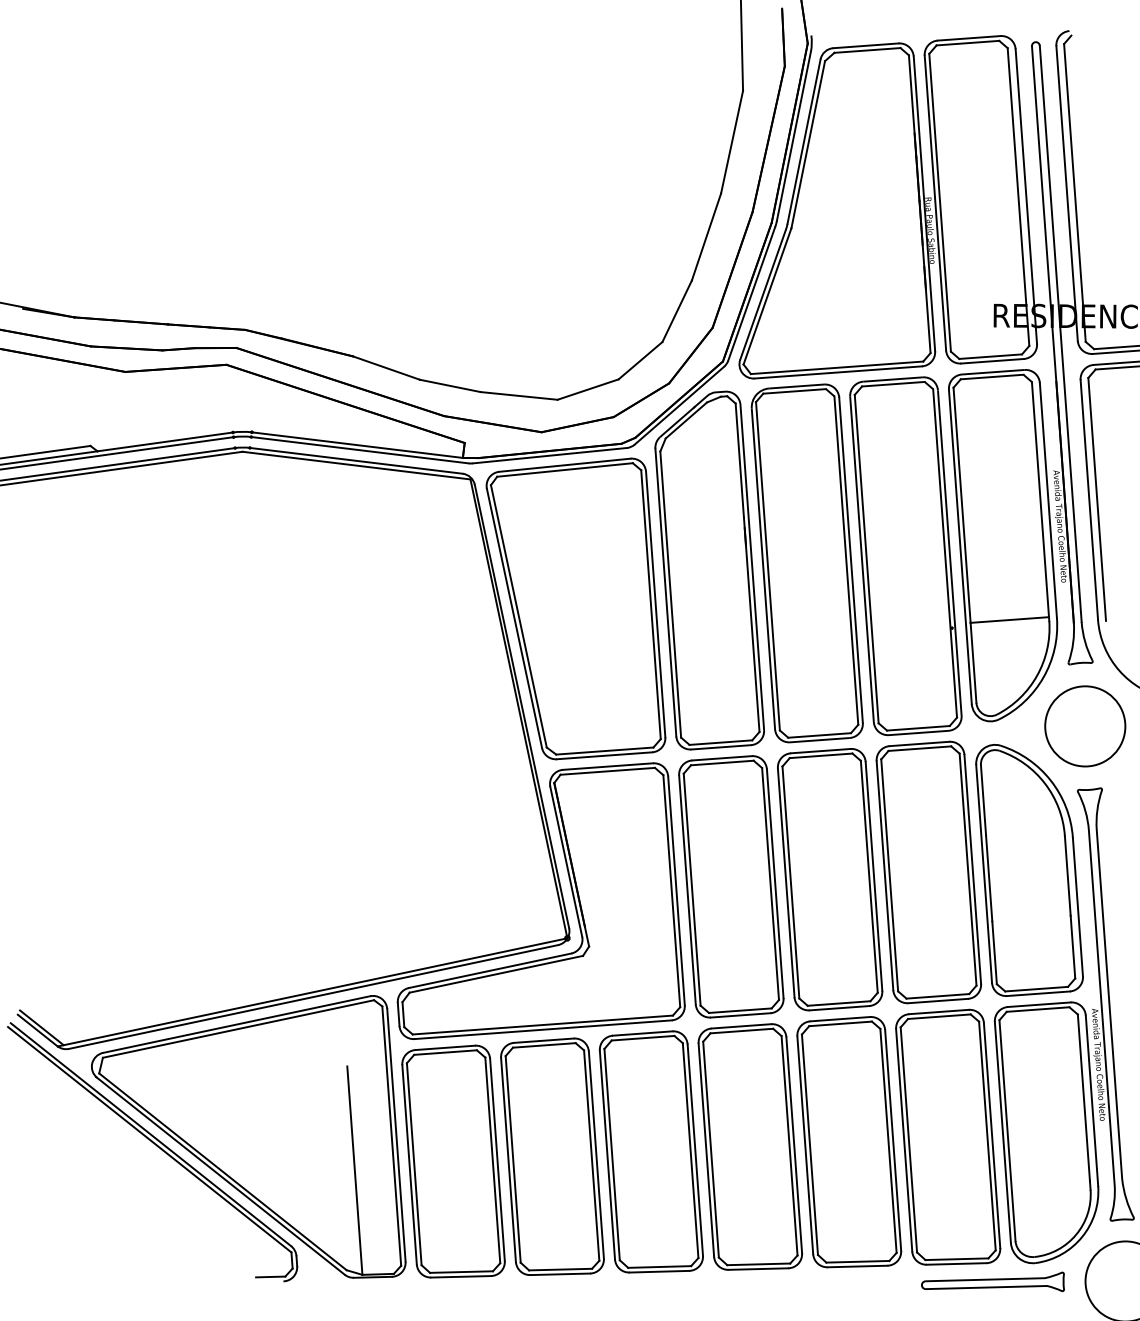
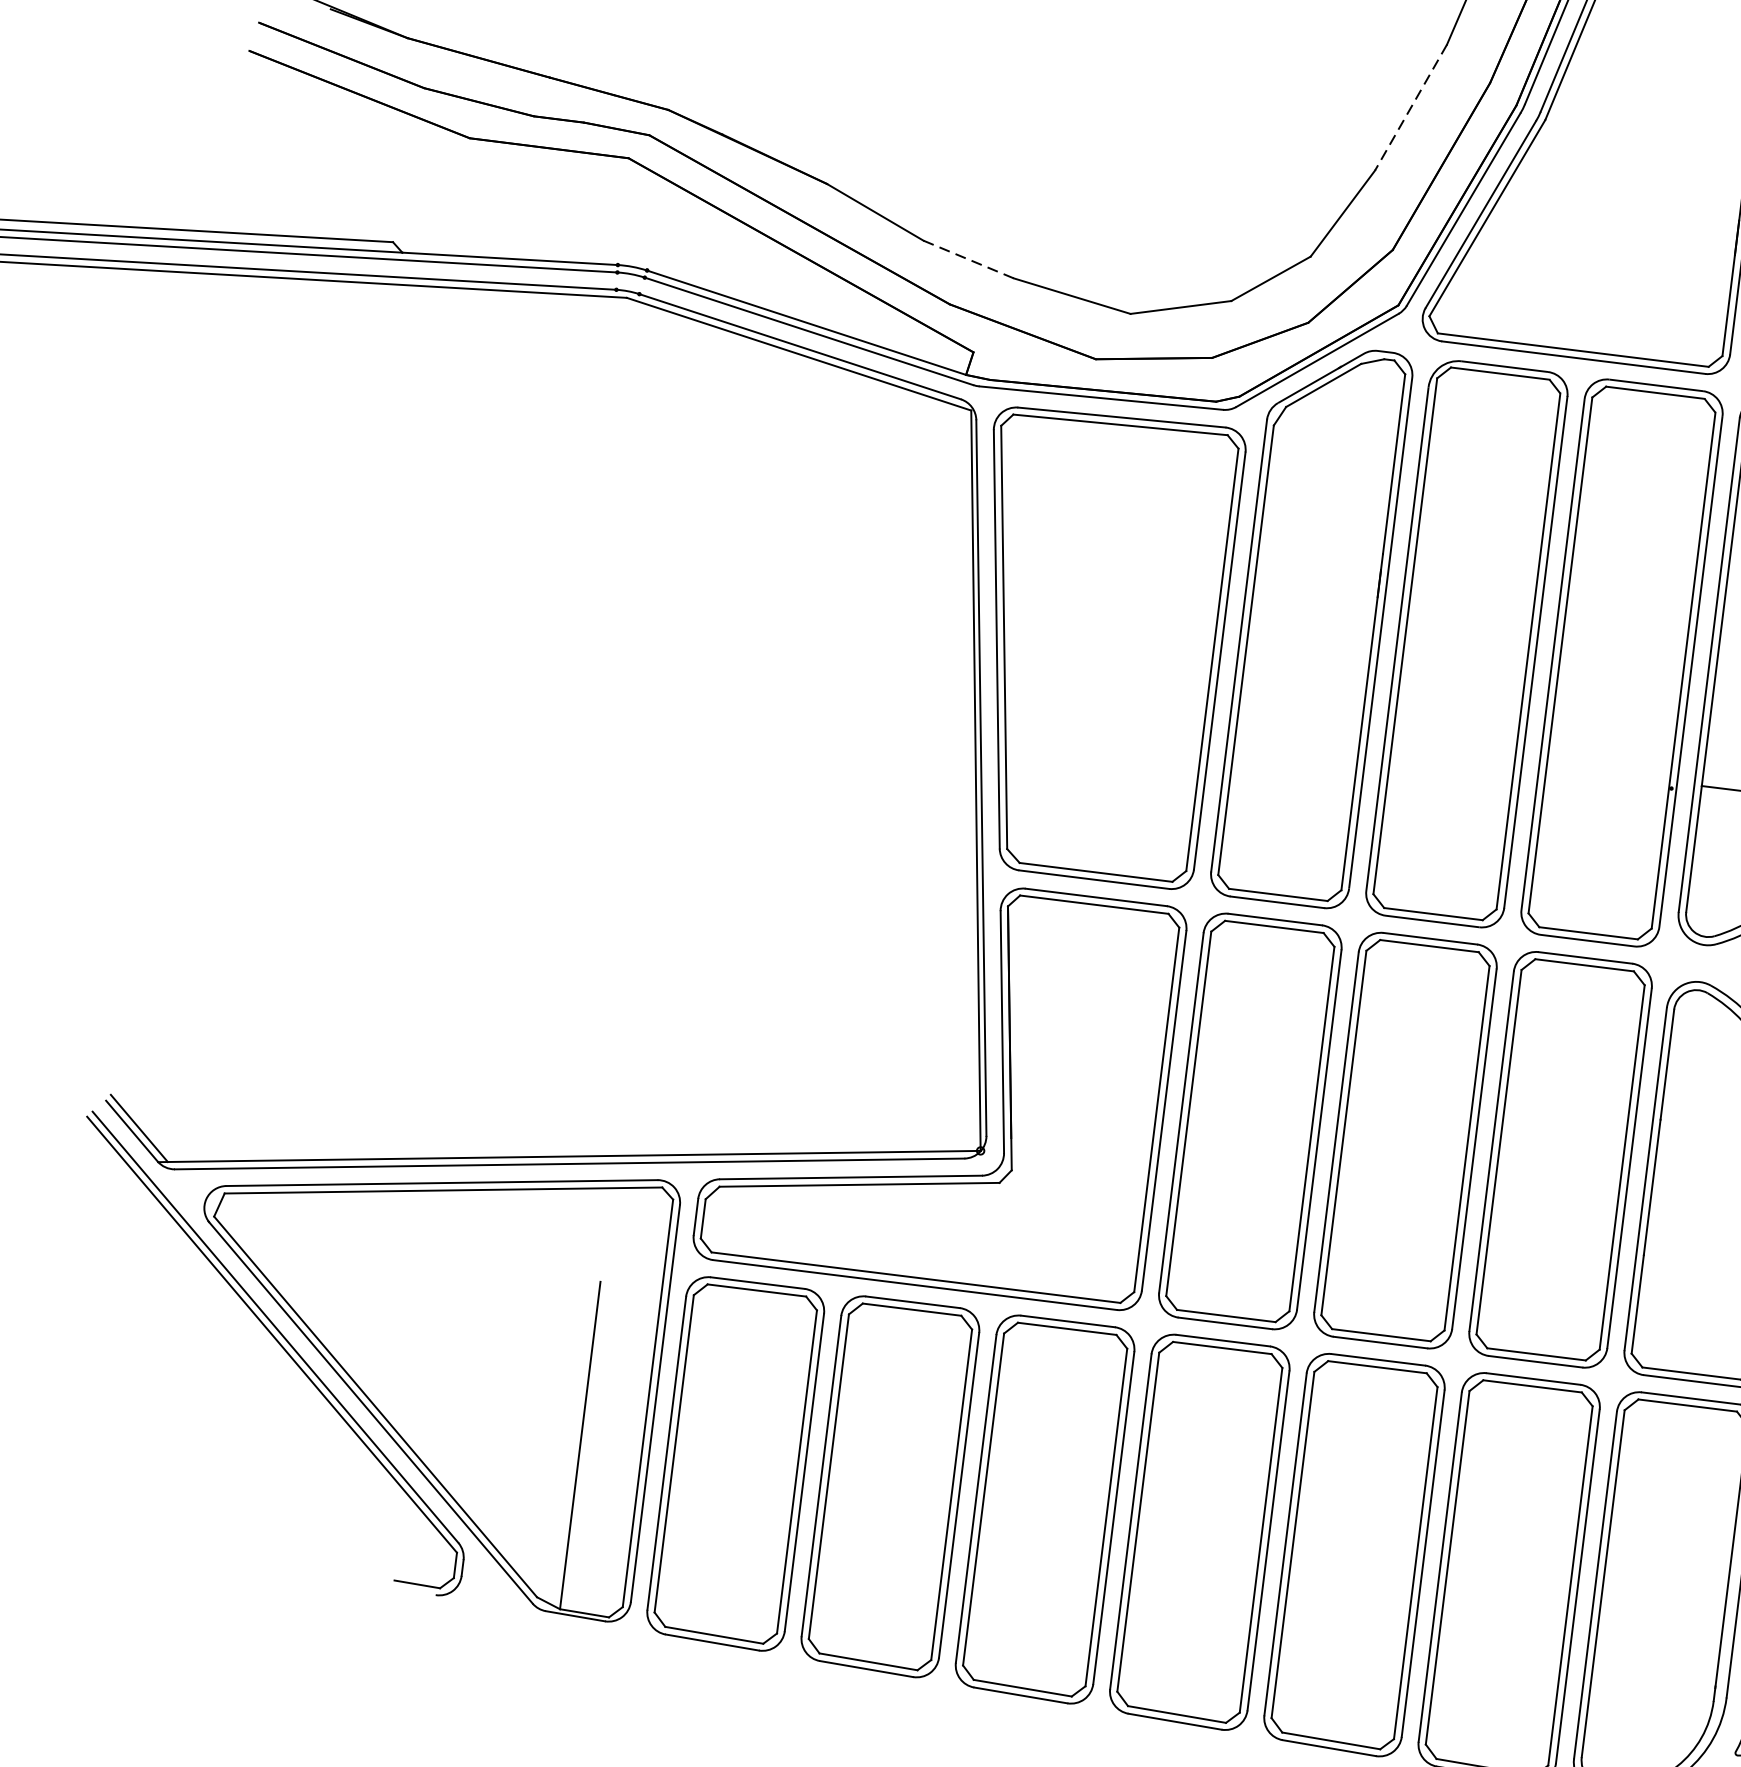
line: (706, 237) -> (1410, 108), solid -> dashed
line: (450, 385) -> (969, 258), solid -> dashed

